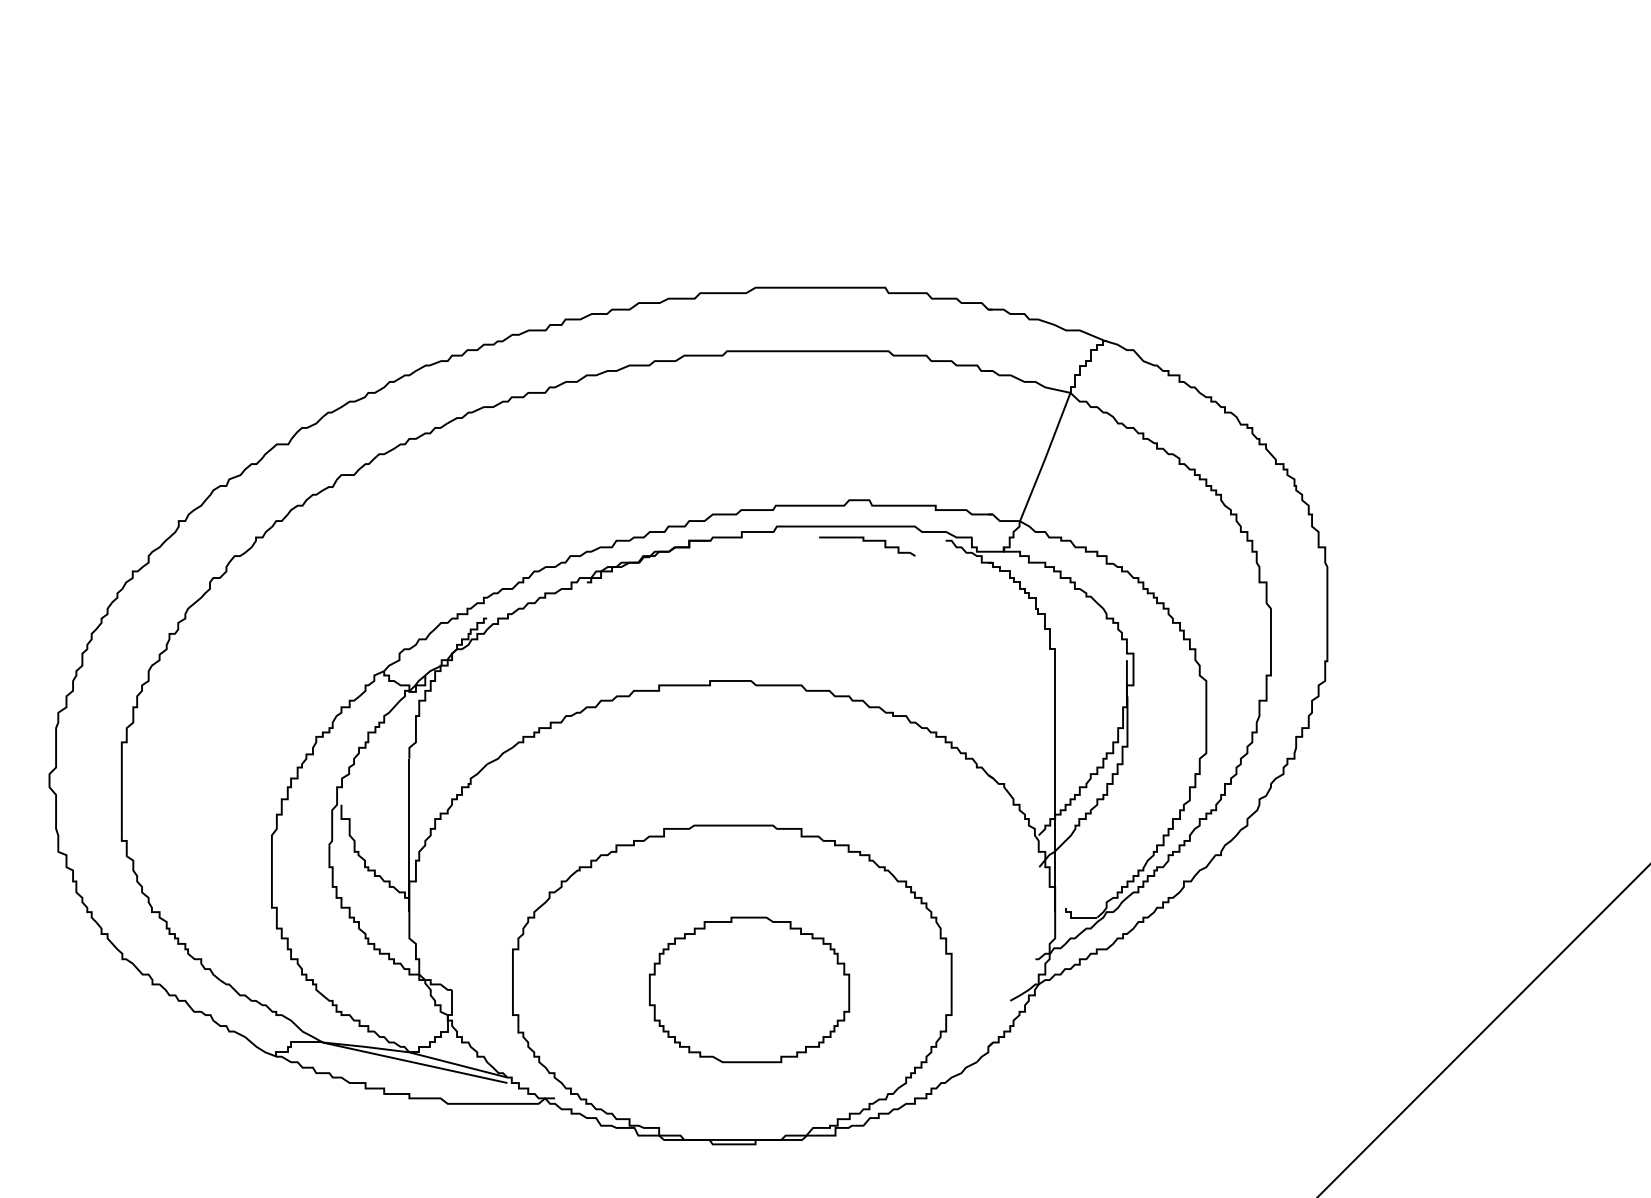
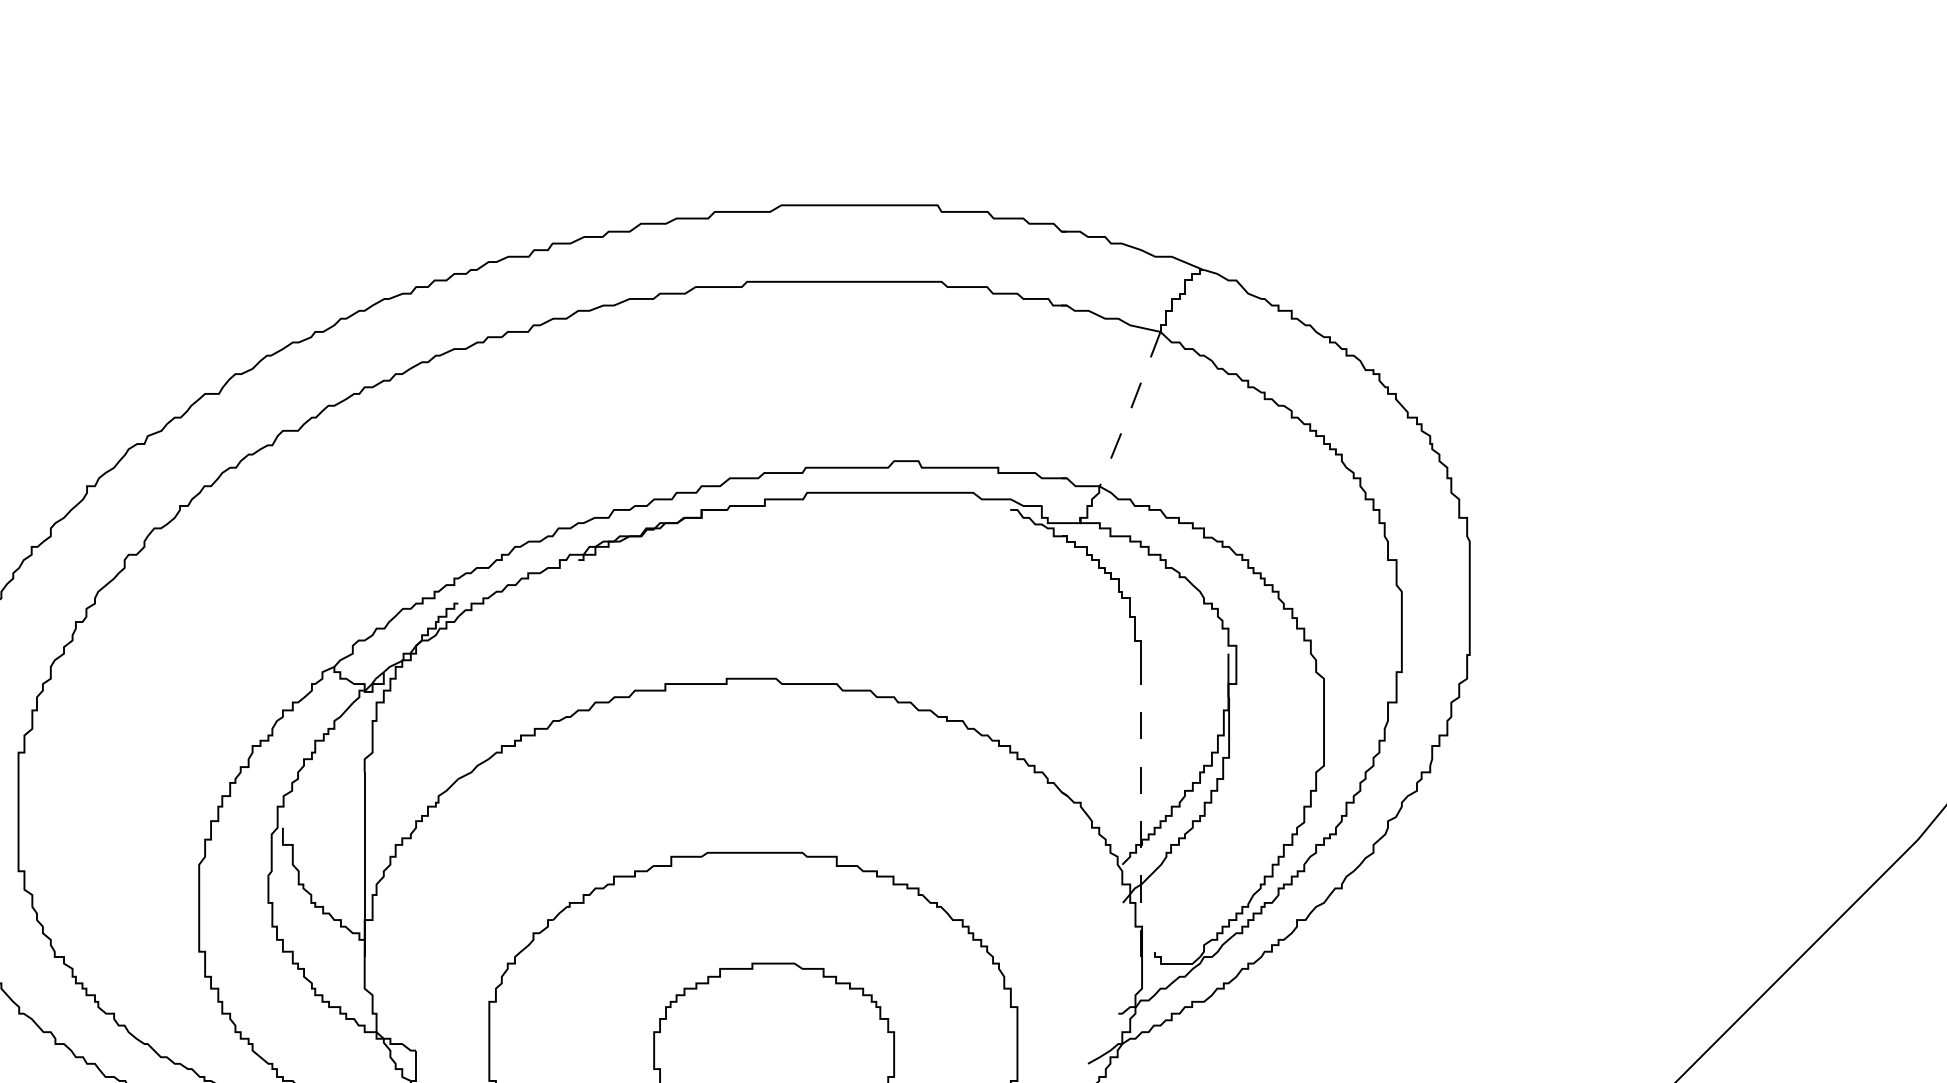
line: (1045, 457) -> (1130, 409), solid -> dashed
curve: (867, 541) -> (916, 510), removed
line: (1054, 791) -> (1141, 811), solid -> dashed

